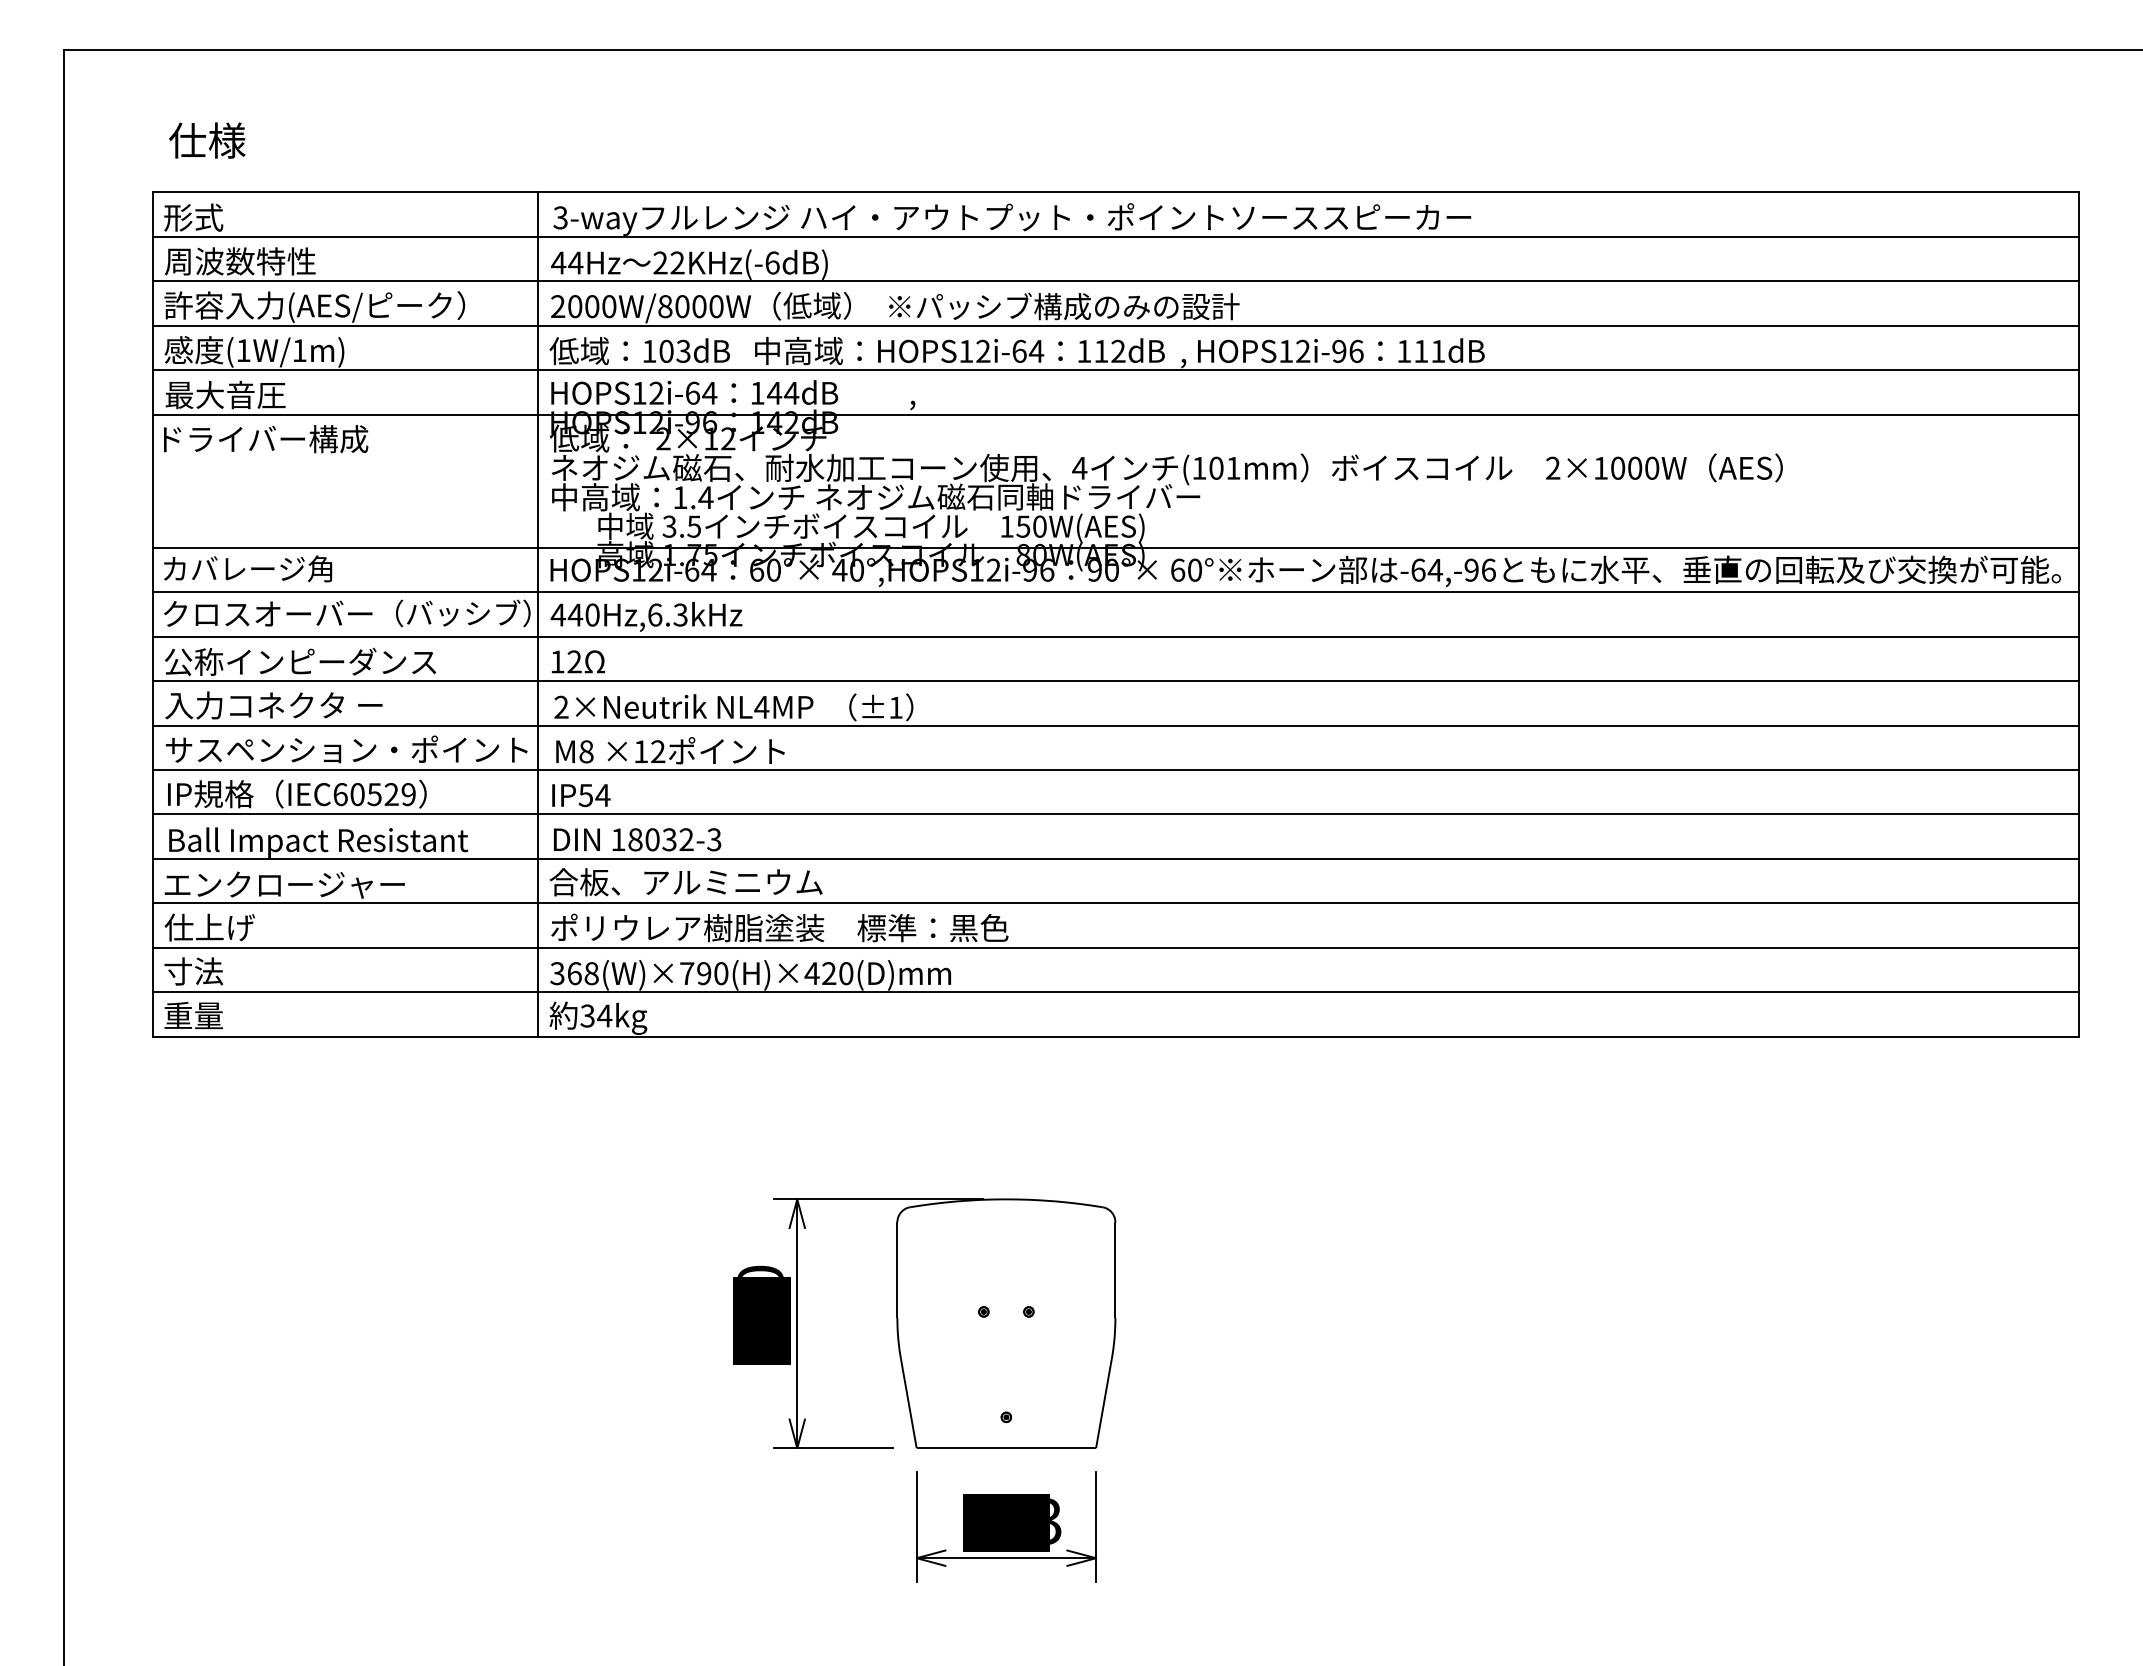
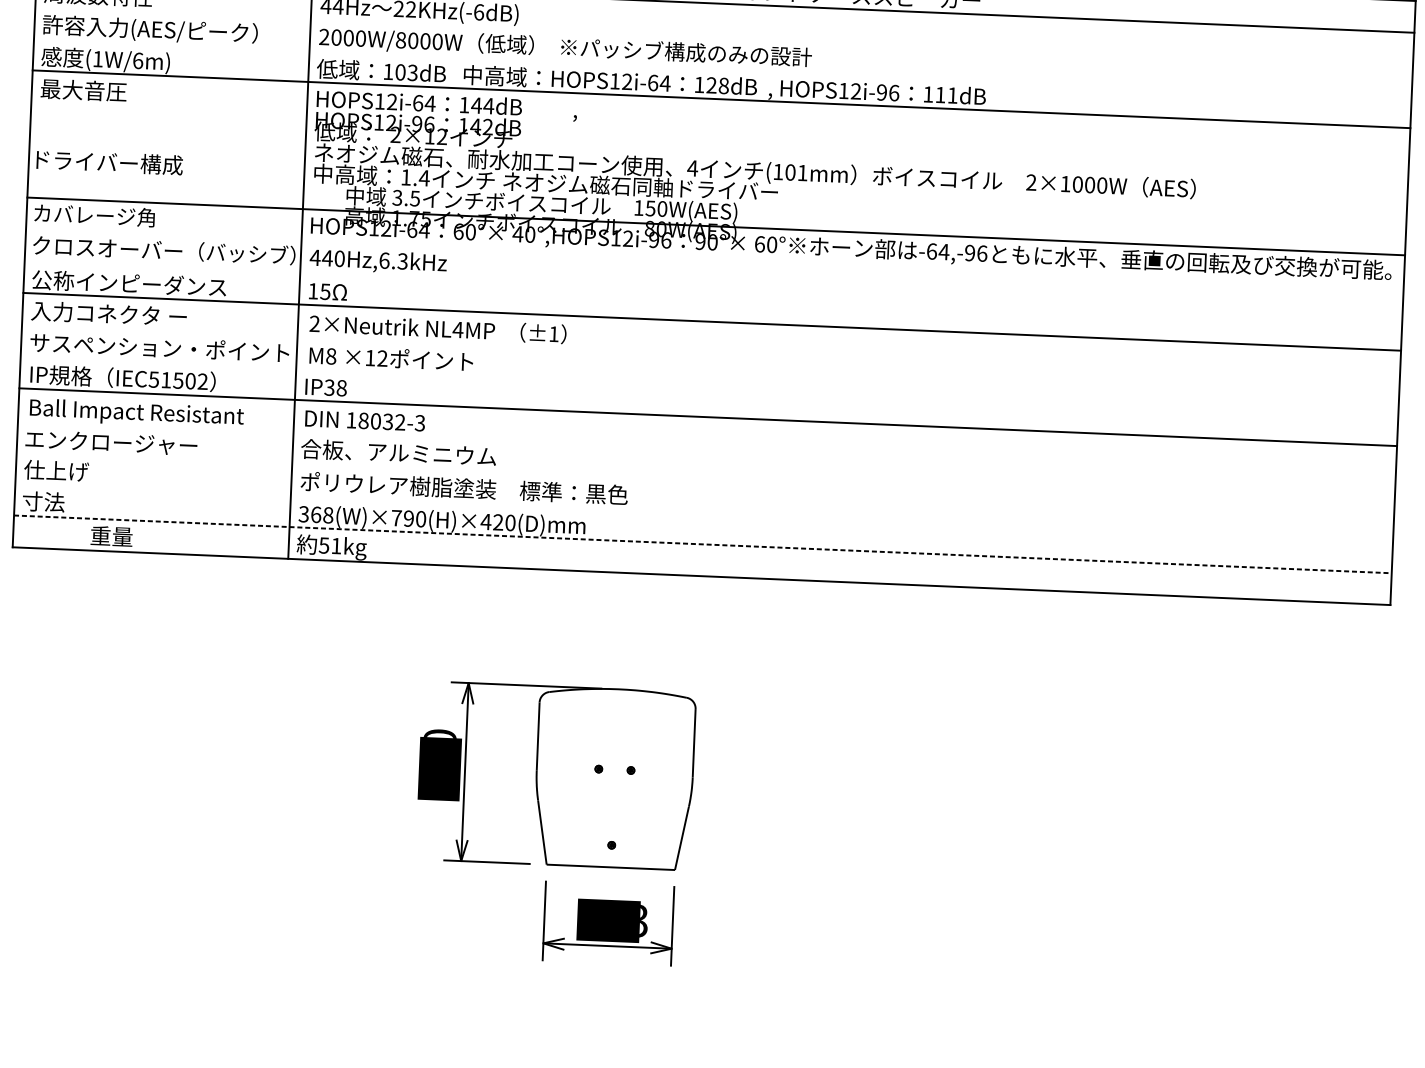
line: (1115, 281) -> (723, 35), removed
line: (1115, 325) -> (722, 67), removed
text: (299, 350) -> (138, 60), (1W/1m) -> (1W/6m)
text: (1109, 350) -> (717, 85), 112dB^I, -> 128dB^I,
line: (1115, 414) -> (719, 131), removed
text: (266, 439) -> (110, 162), moved
line: (1115, 592) -> (714, 258), removed
line: (1115, 636) -> (713, 289), removed
text: (574, 661) -> (325, 291), 12 -> 15
line: (1115, 725) -> (710, 353), removed
line: (1115, 770) -> (709, 385), removed
text: (374, 794) -> (178, 380), IEC60529 -> IEC51502
text: (594, 795) -> (335, 387), IP54 -> IP38
line: (1115, 858) -> (706, 448), removed
line: (1115, 903) -> (705, 480), removed
line: (1115, 947) -> (703, 512), removed
line: (1115, 992) -> (702, 544), solid -> dashed
text: (193, 1014) -> (111, 535), moved
text: (596, 1015) -> (330, 545), 34kg -> 51kg

